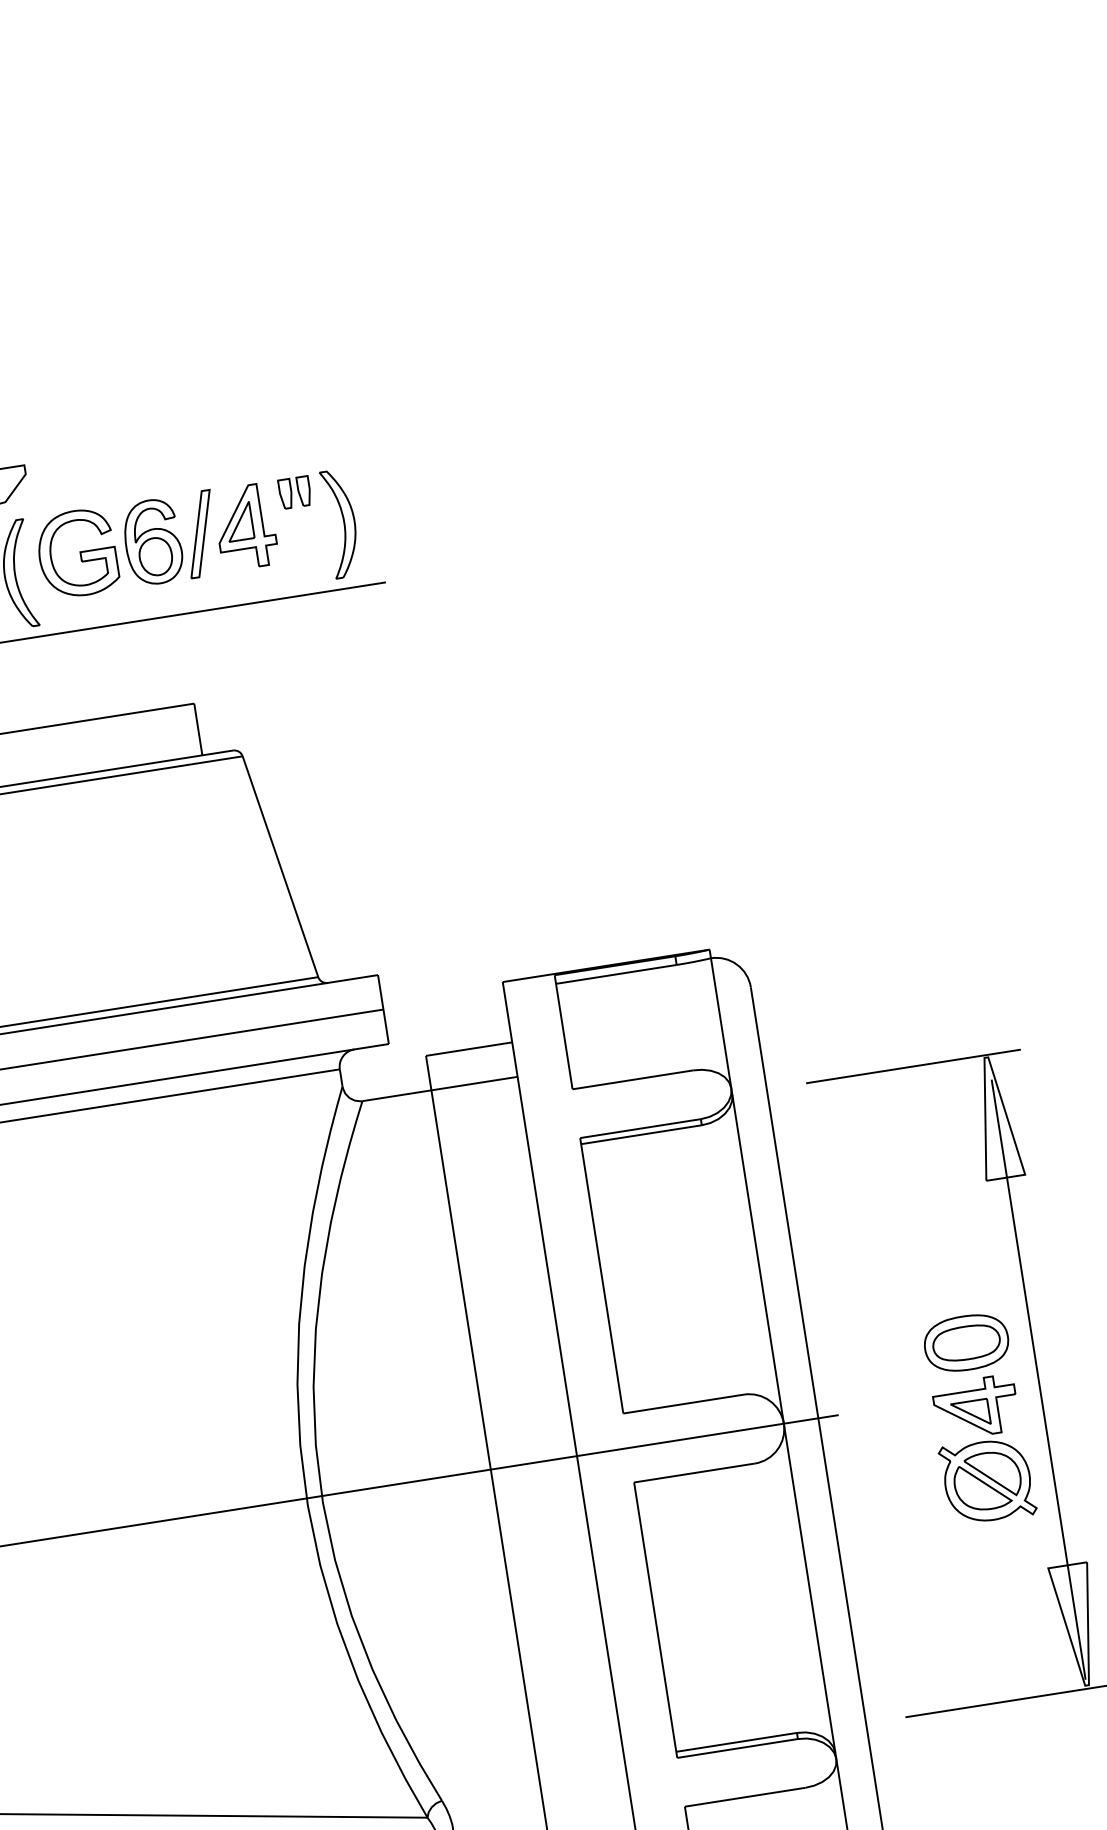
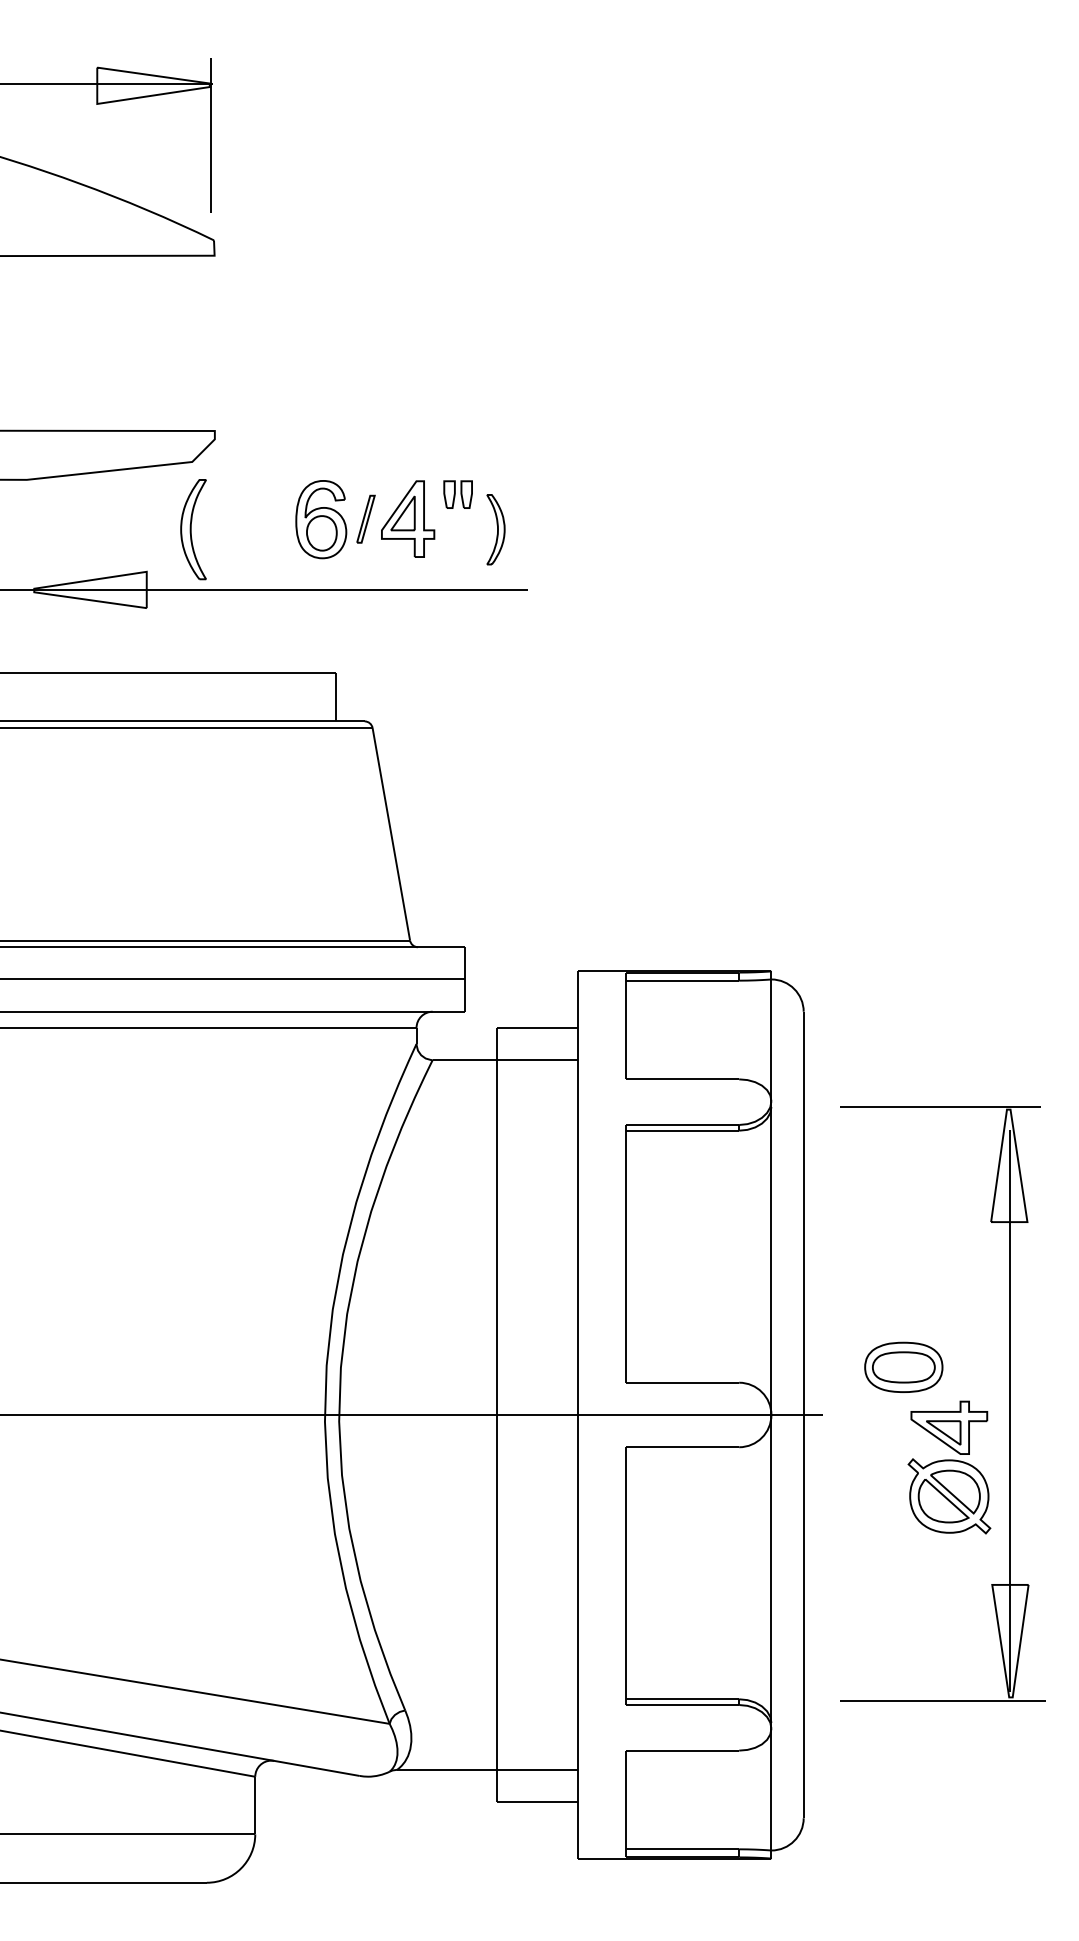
part: (340, 523) -> (495, 529), size x0.7
part: (200, 534) -> (365, 519), size x0.6
part: (77, 553) -> (250, 519), removed
part: (966, 1342) -> (903, 1366), moved

